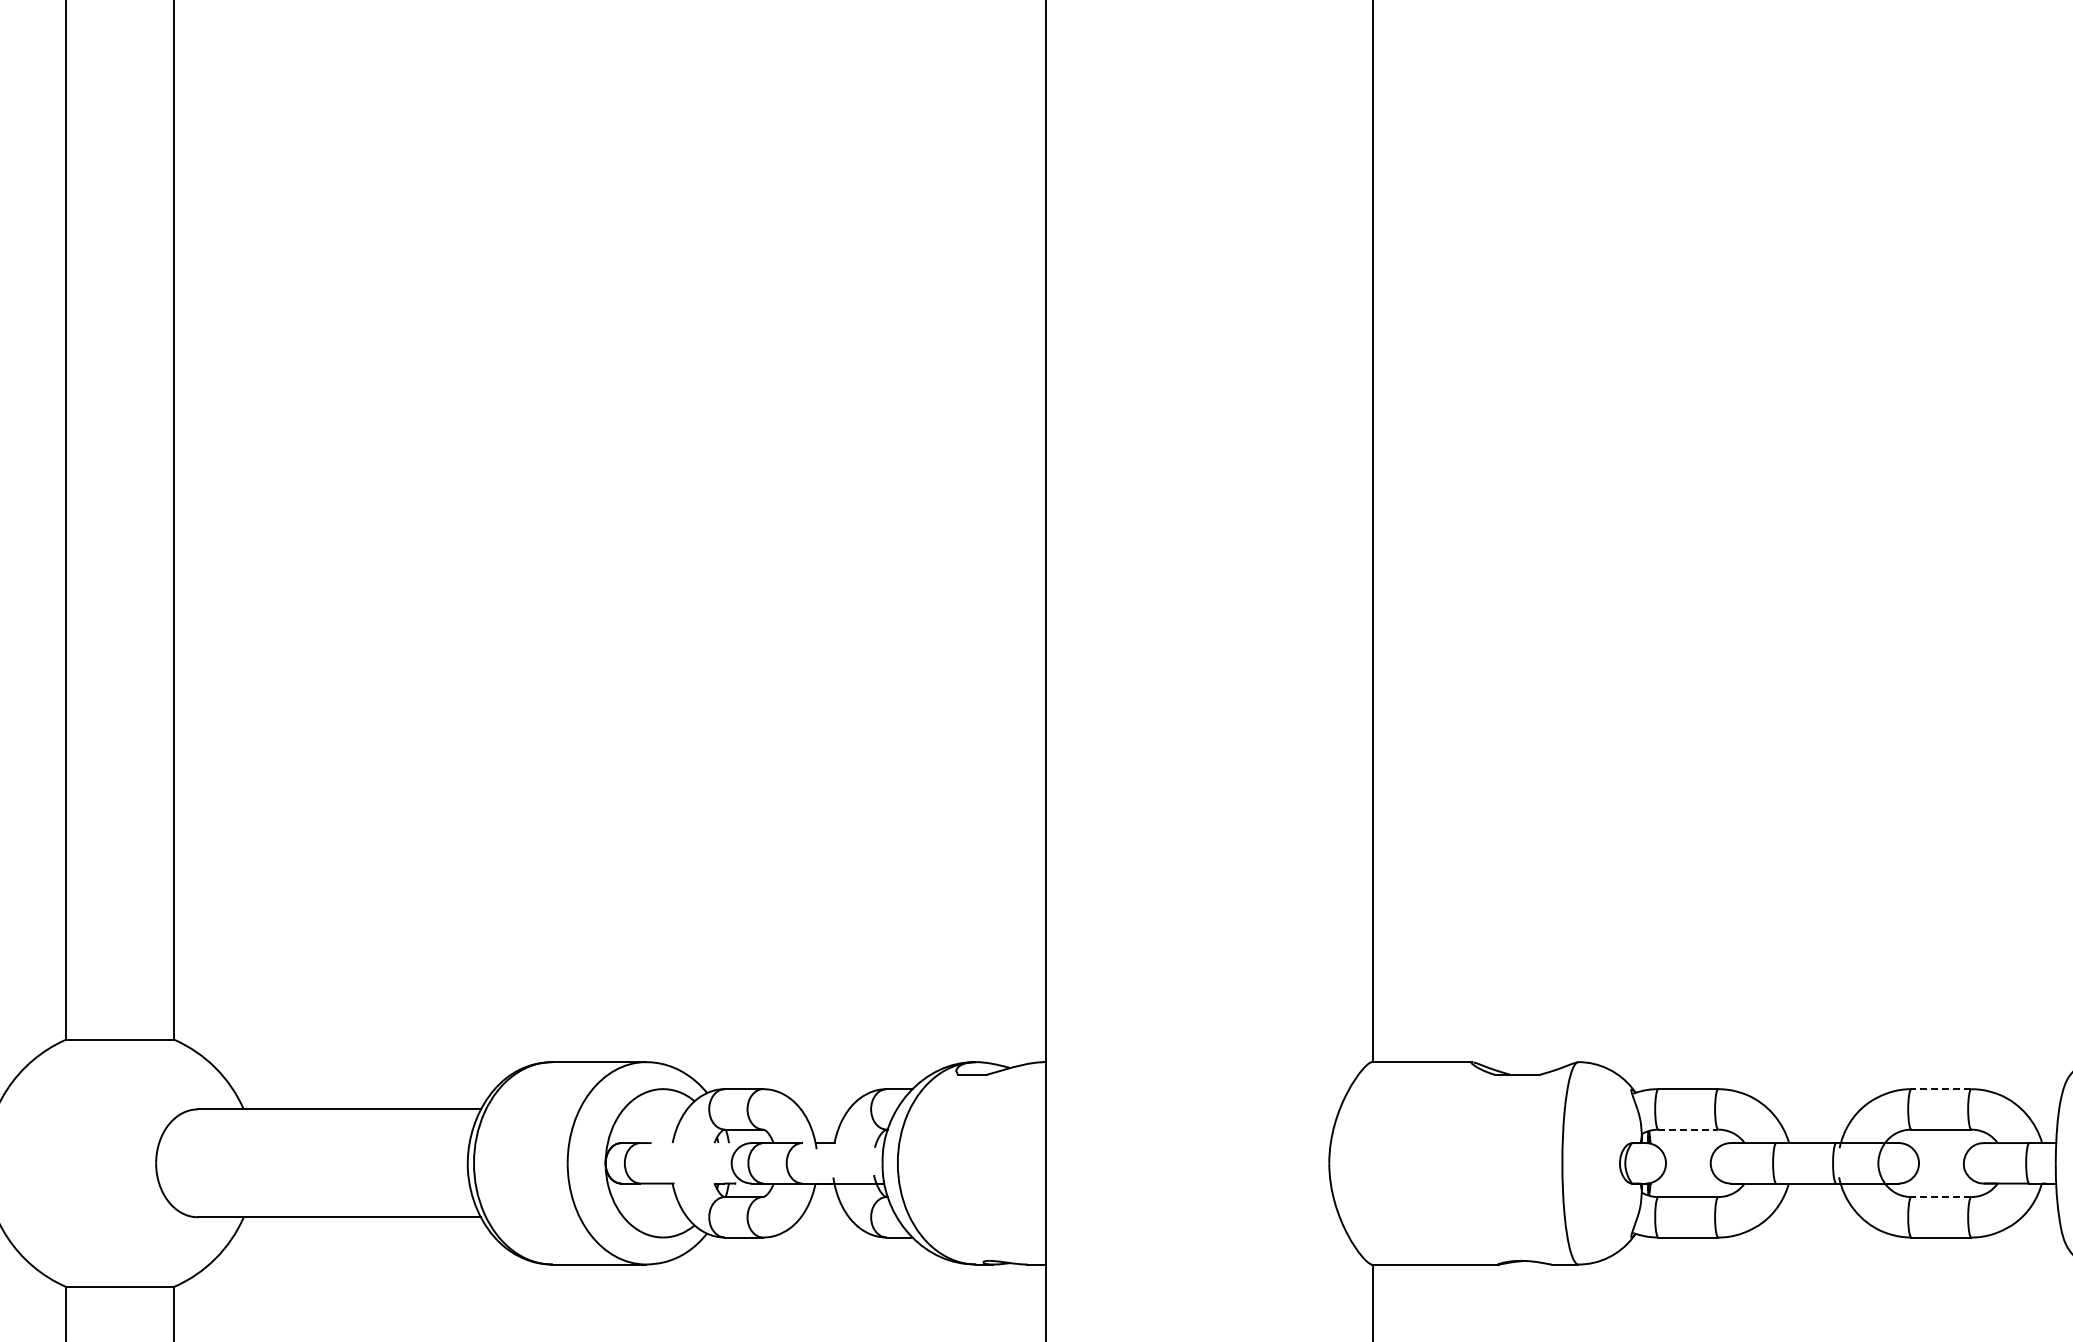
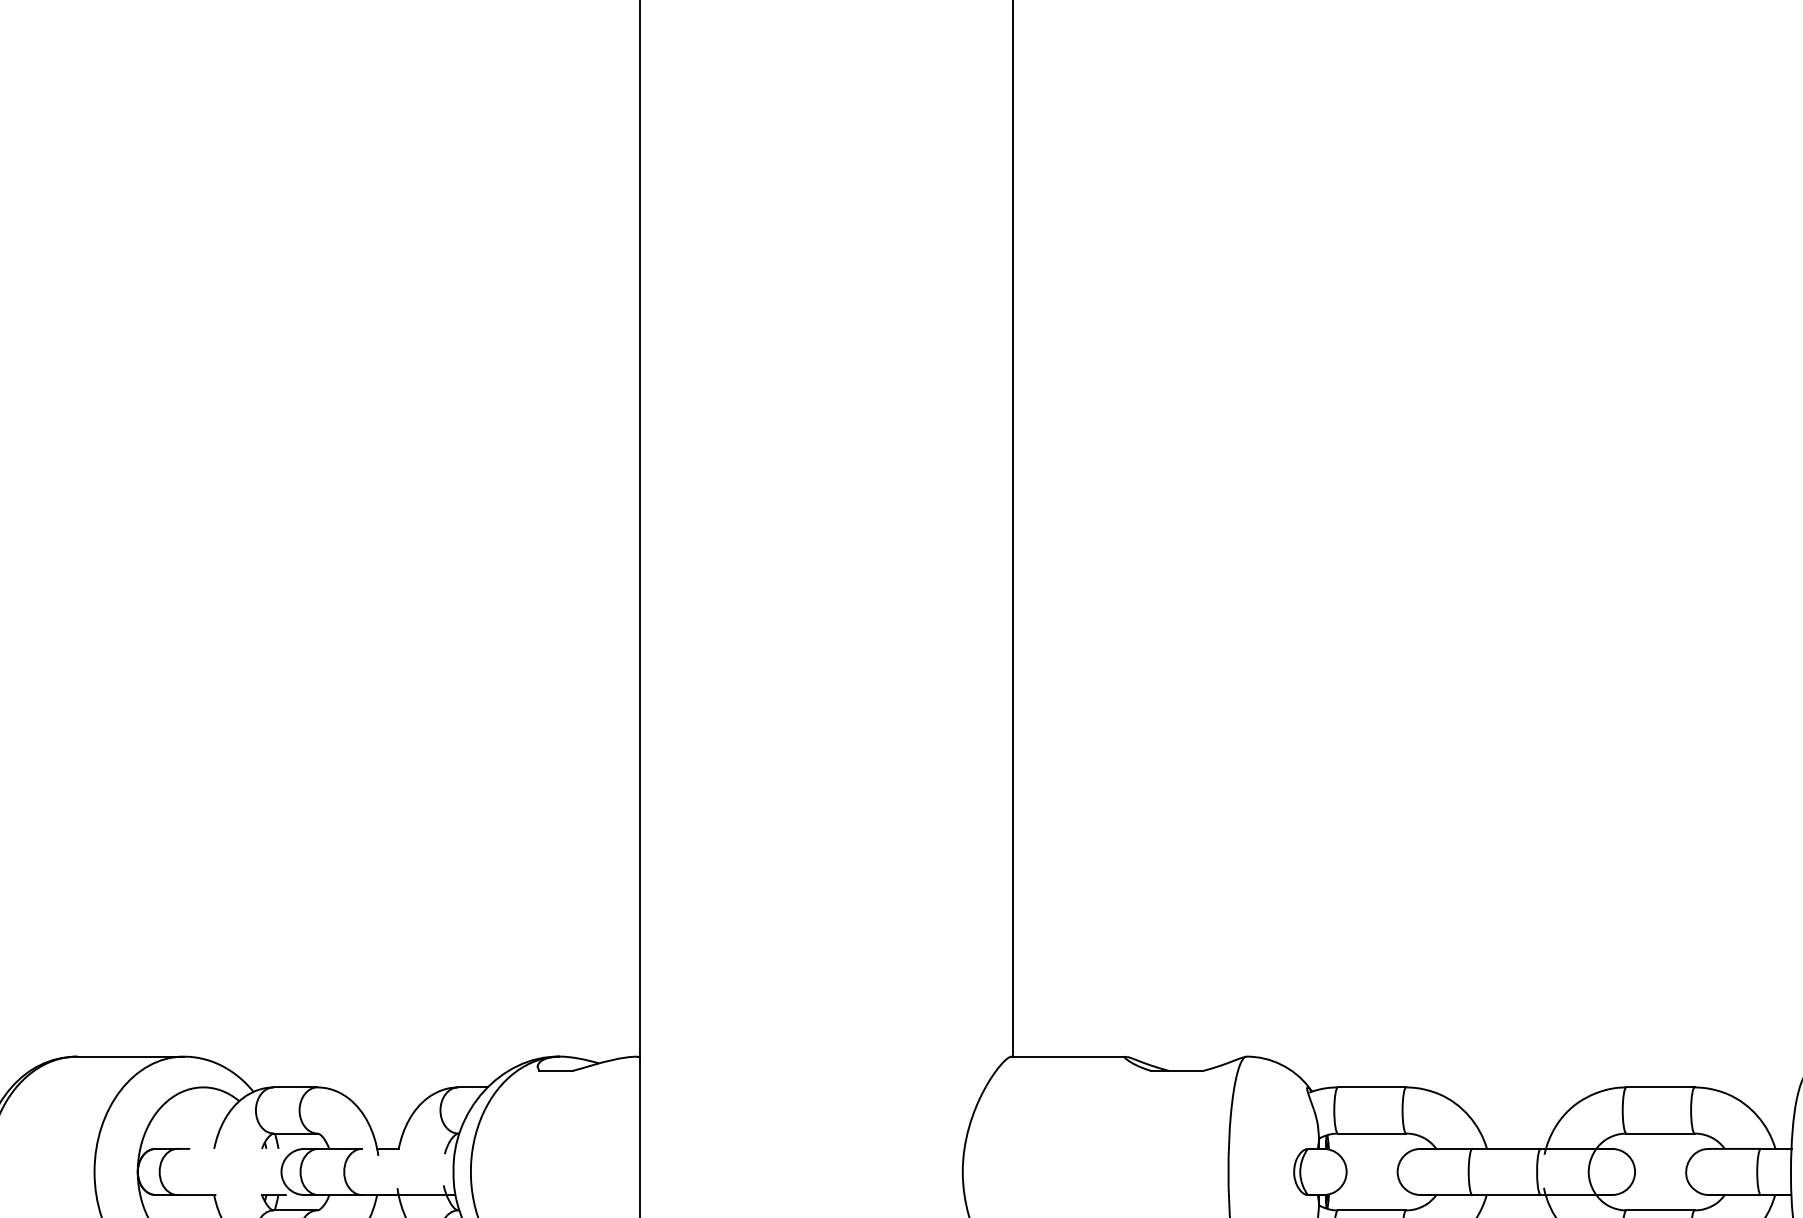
line: (1941, 1089) -> (1660, 1087), dashed -> solid
line: (1688, 1129) -> (1372, 1133), dashed -> solid
line: (1941, 1197) -> (1660, 1210), dashed -> solid

